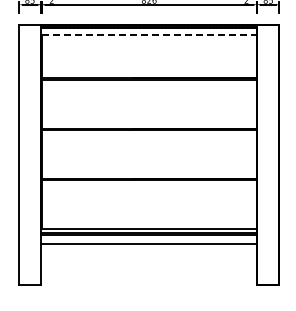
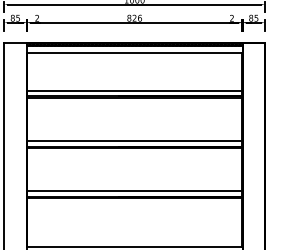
line: (149, 35) -> (134, 53), dashed -> solid
line: (148, 72) -> (133, 90), added
line: (148, 123) -> (133, 141), added
line: (148, 173) -> (133, 191), added

